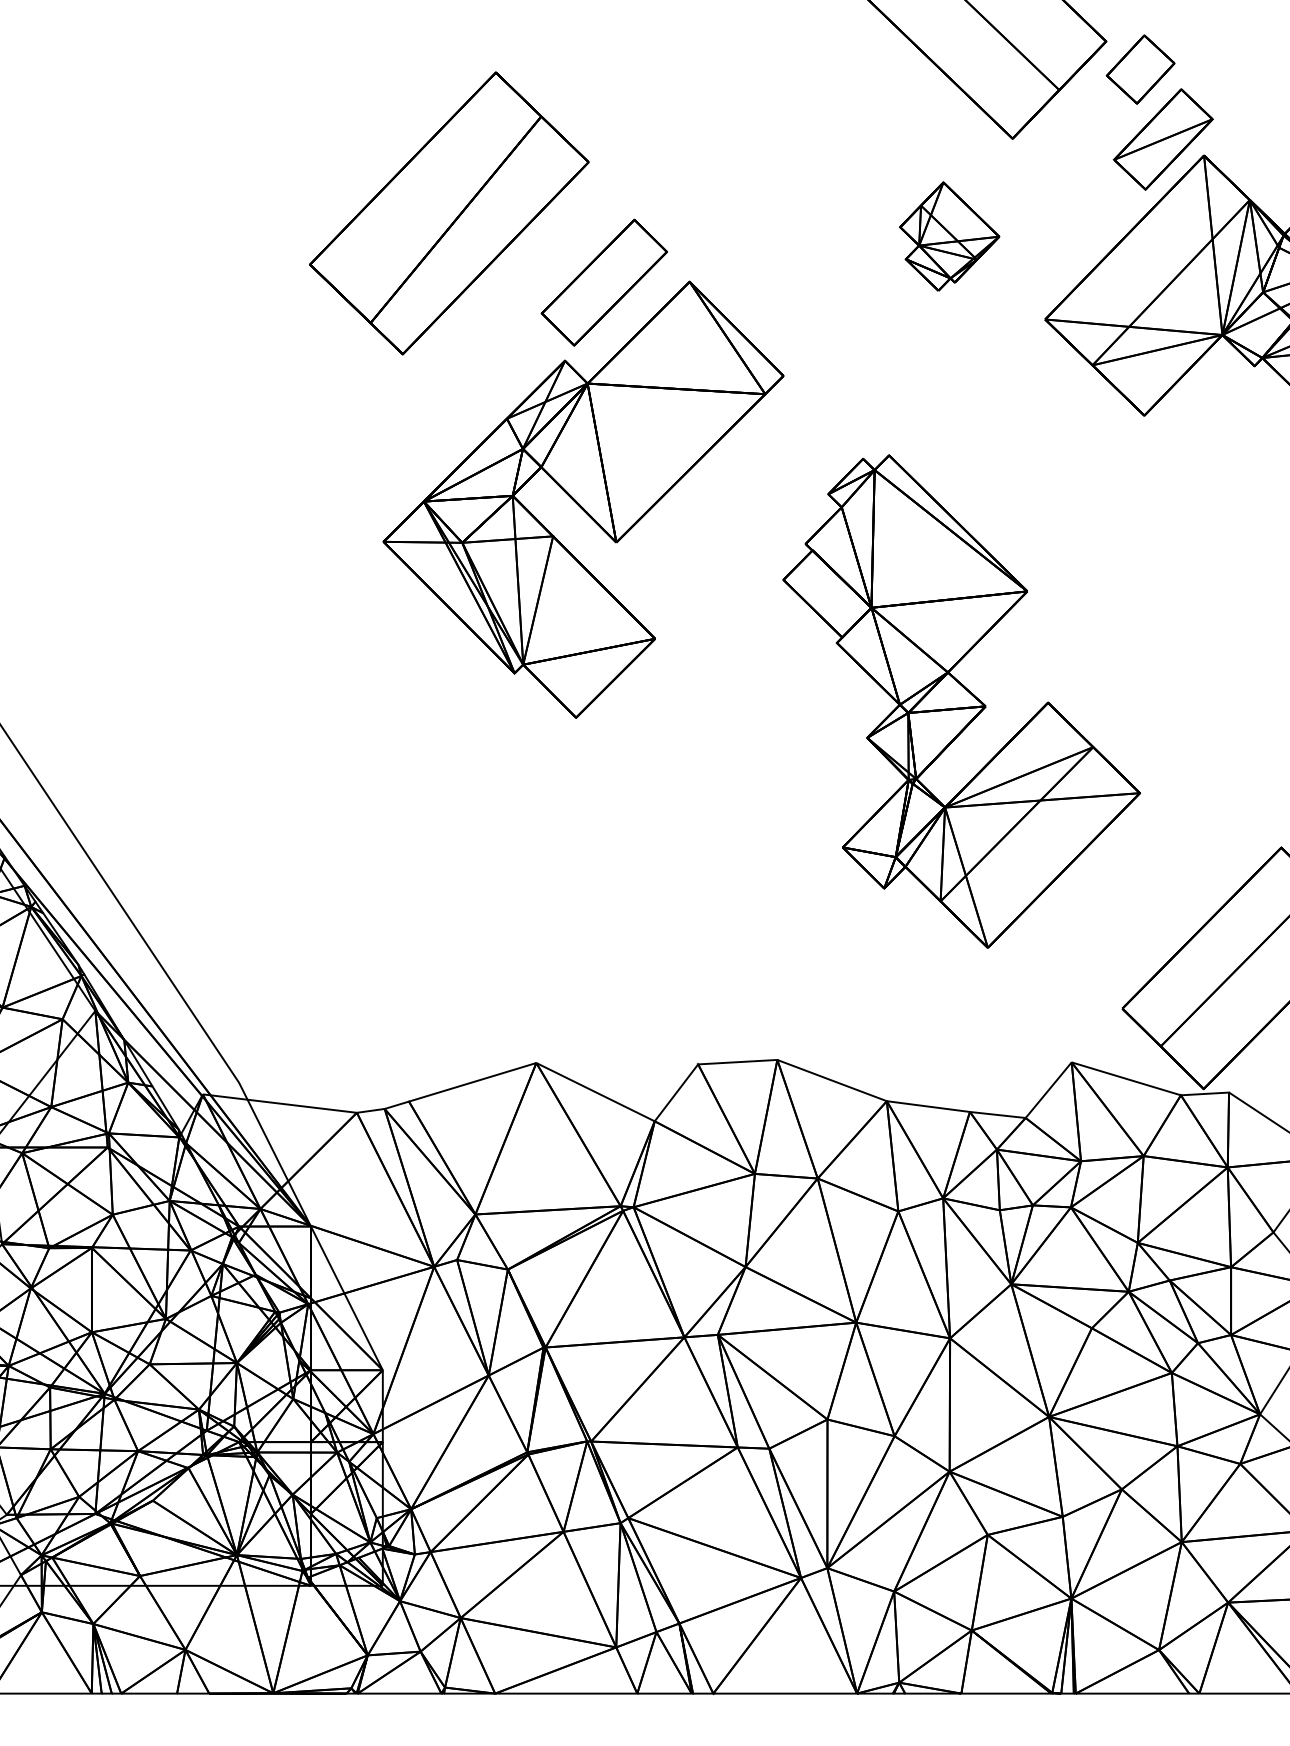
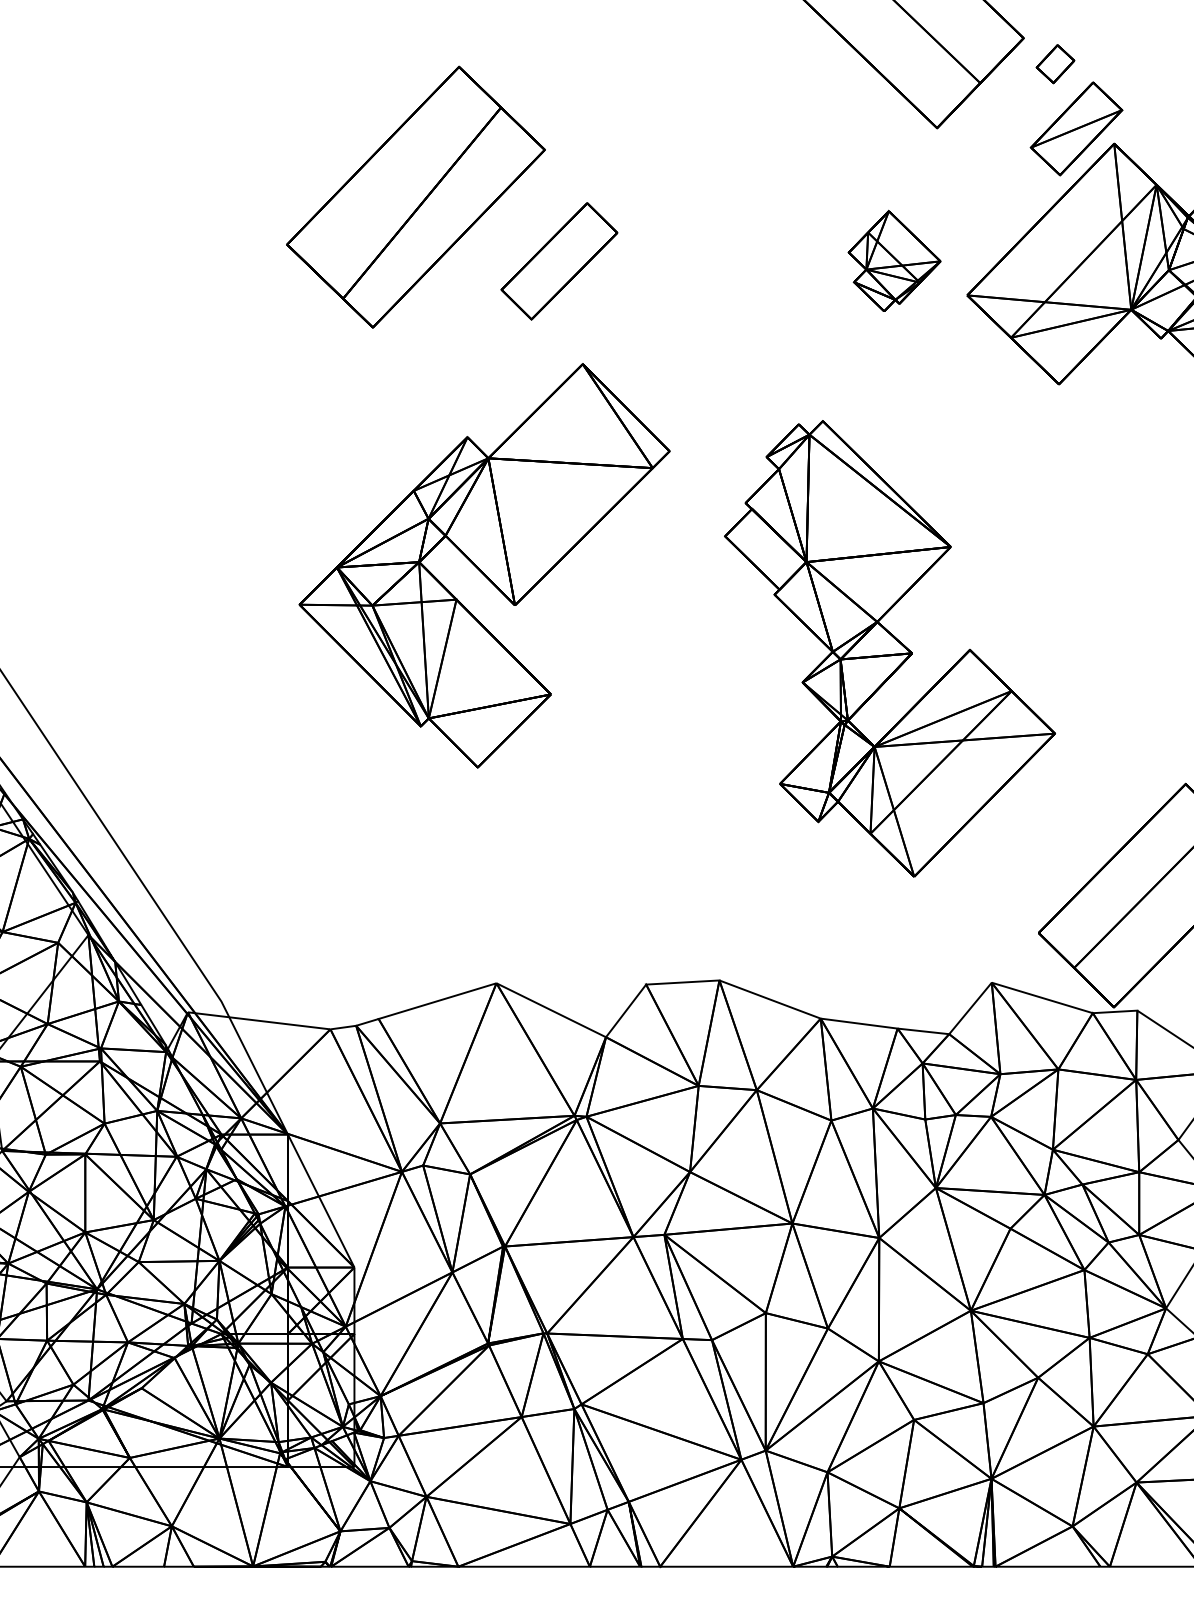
part: (1140, 69) -> (1055, 64), size x0.6
part: (949, 236) -> (894, 261), moved
part: (583, 499) -> (484, 565), moved

